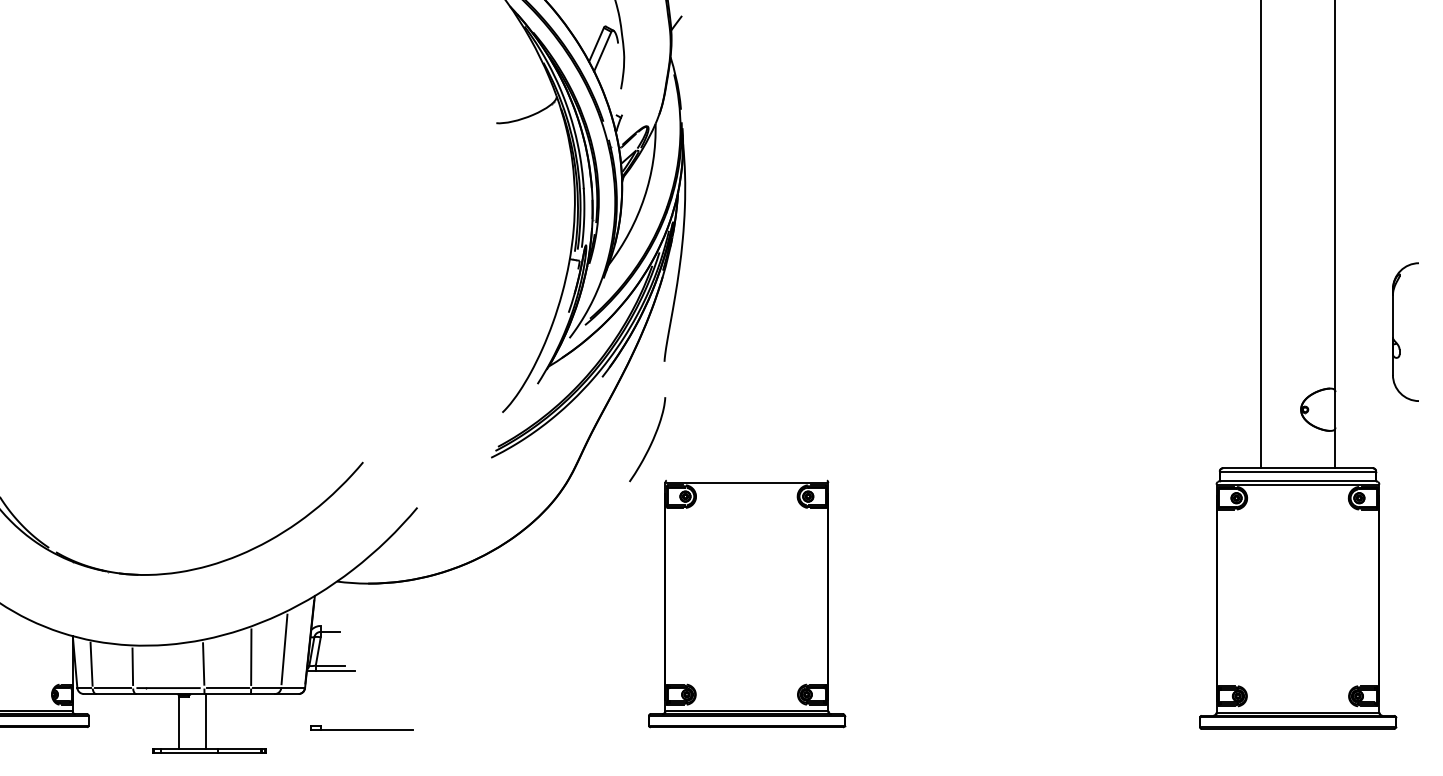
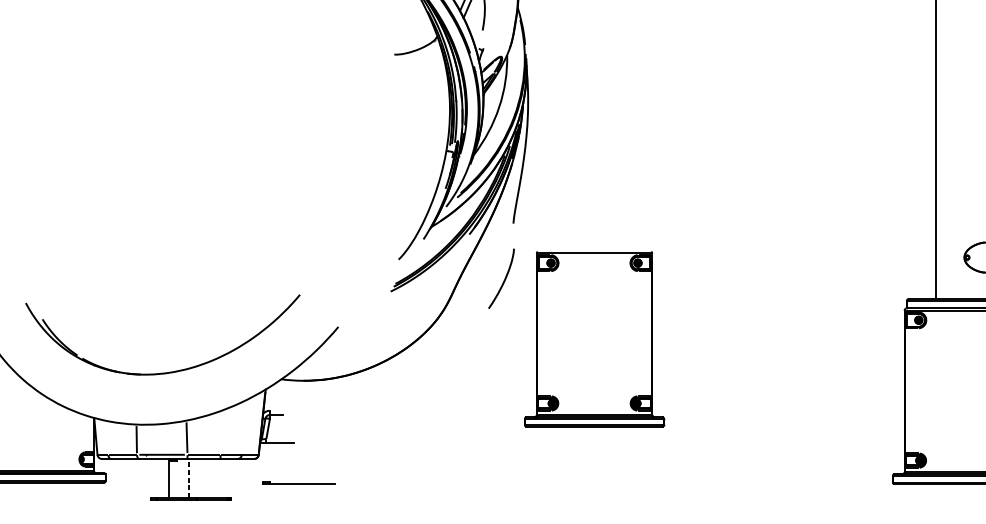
part: (747, 603) -> (594, 338), moved
line: (284, 649) -> (244, 427), removed
line: (251, 656) -> (220, 432), removed
line: (91, 663) -> (107, 437), removed
line: (330, 665) -> (276, 438), removed
line: (206, 721) -> (188, 478), solid -> dashed

